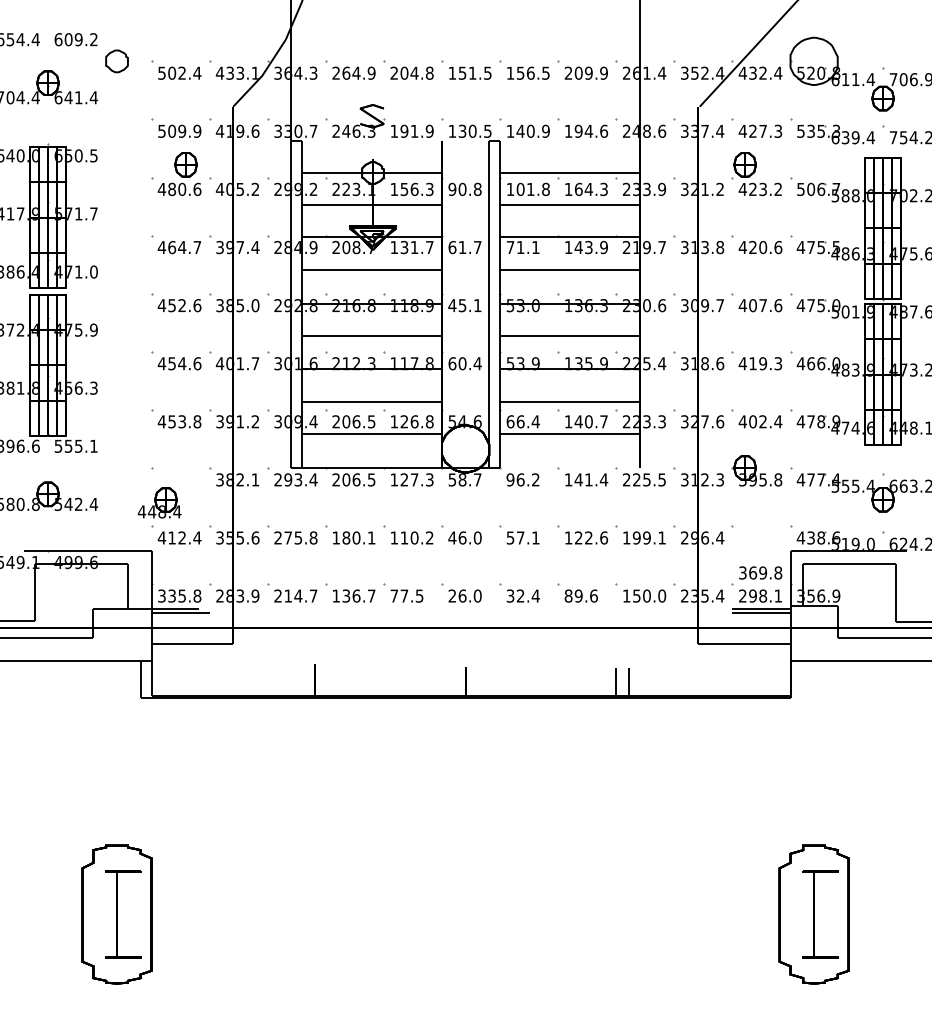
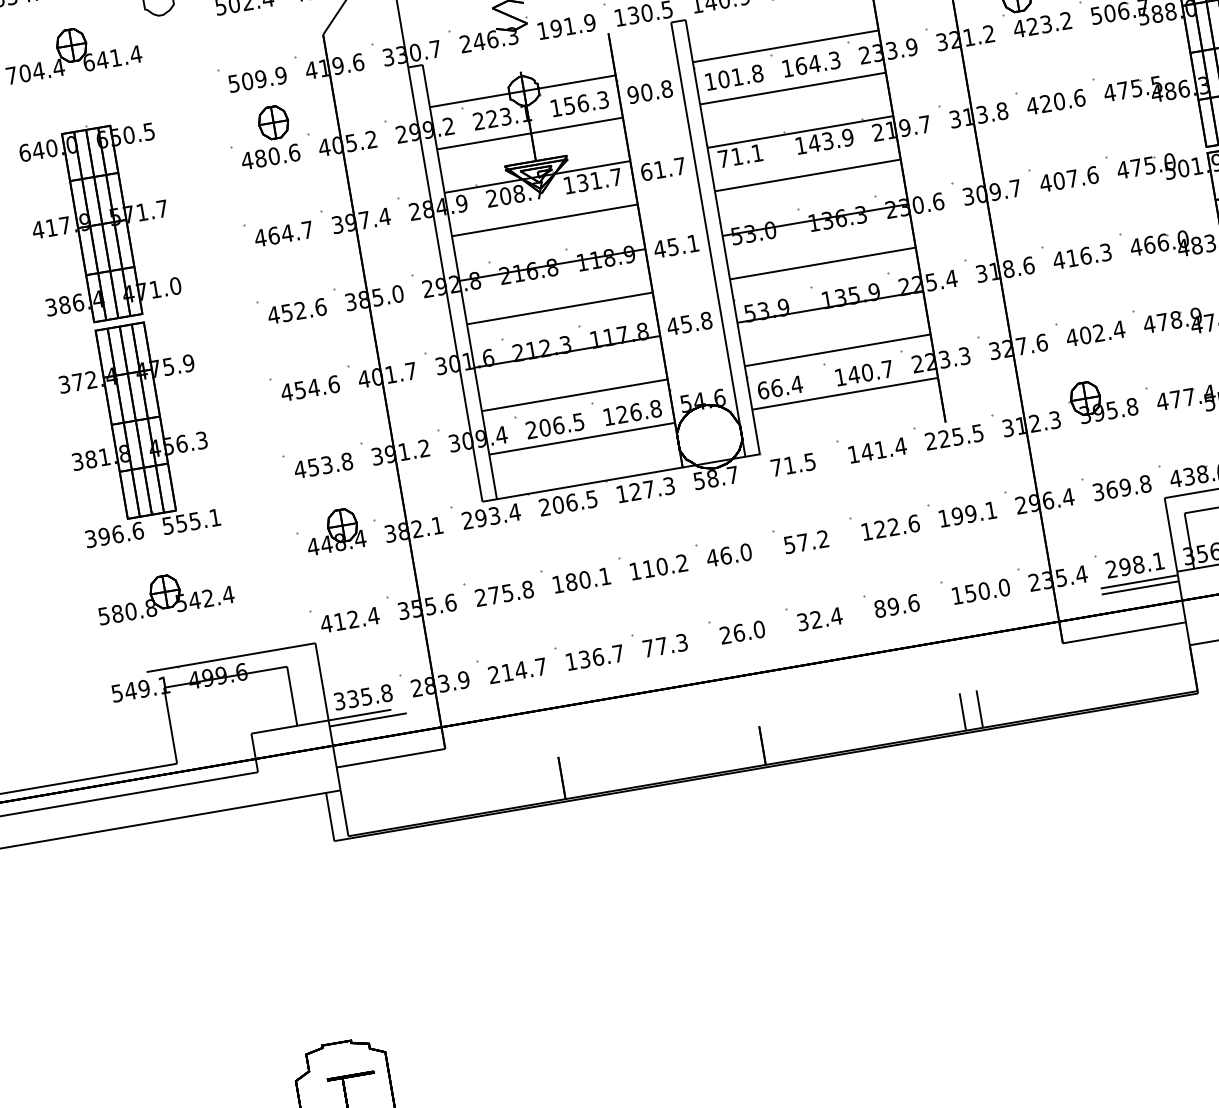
text: (464, 363) -> (688, 323), 60.4 -> 45.8
text: (763, 363) -> (1086, 255), 419.3 -> 416.3
text: (522, 479) -> (792, 464), 96.2 -> 71.5
part: (159, 502) -> (334, 530), moved
text: (535, 537) -> (822, 538), 57.1 -> 57.2
text: (760, 572) -> (1121, 487), moved
text: (419, 595) -> (681, 642), 77.5 -> 77.3

